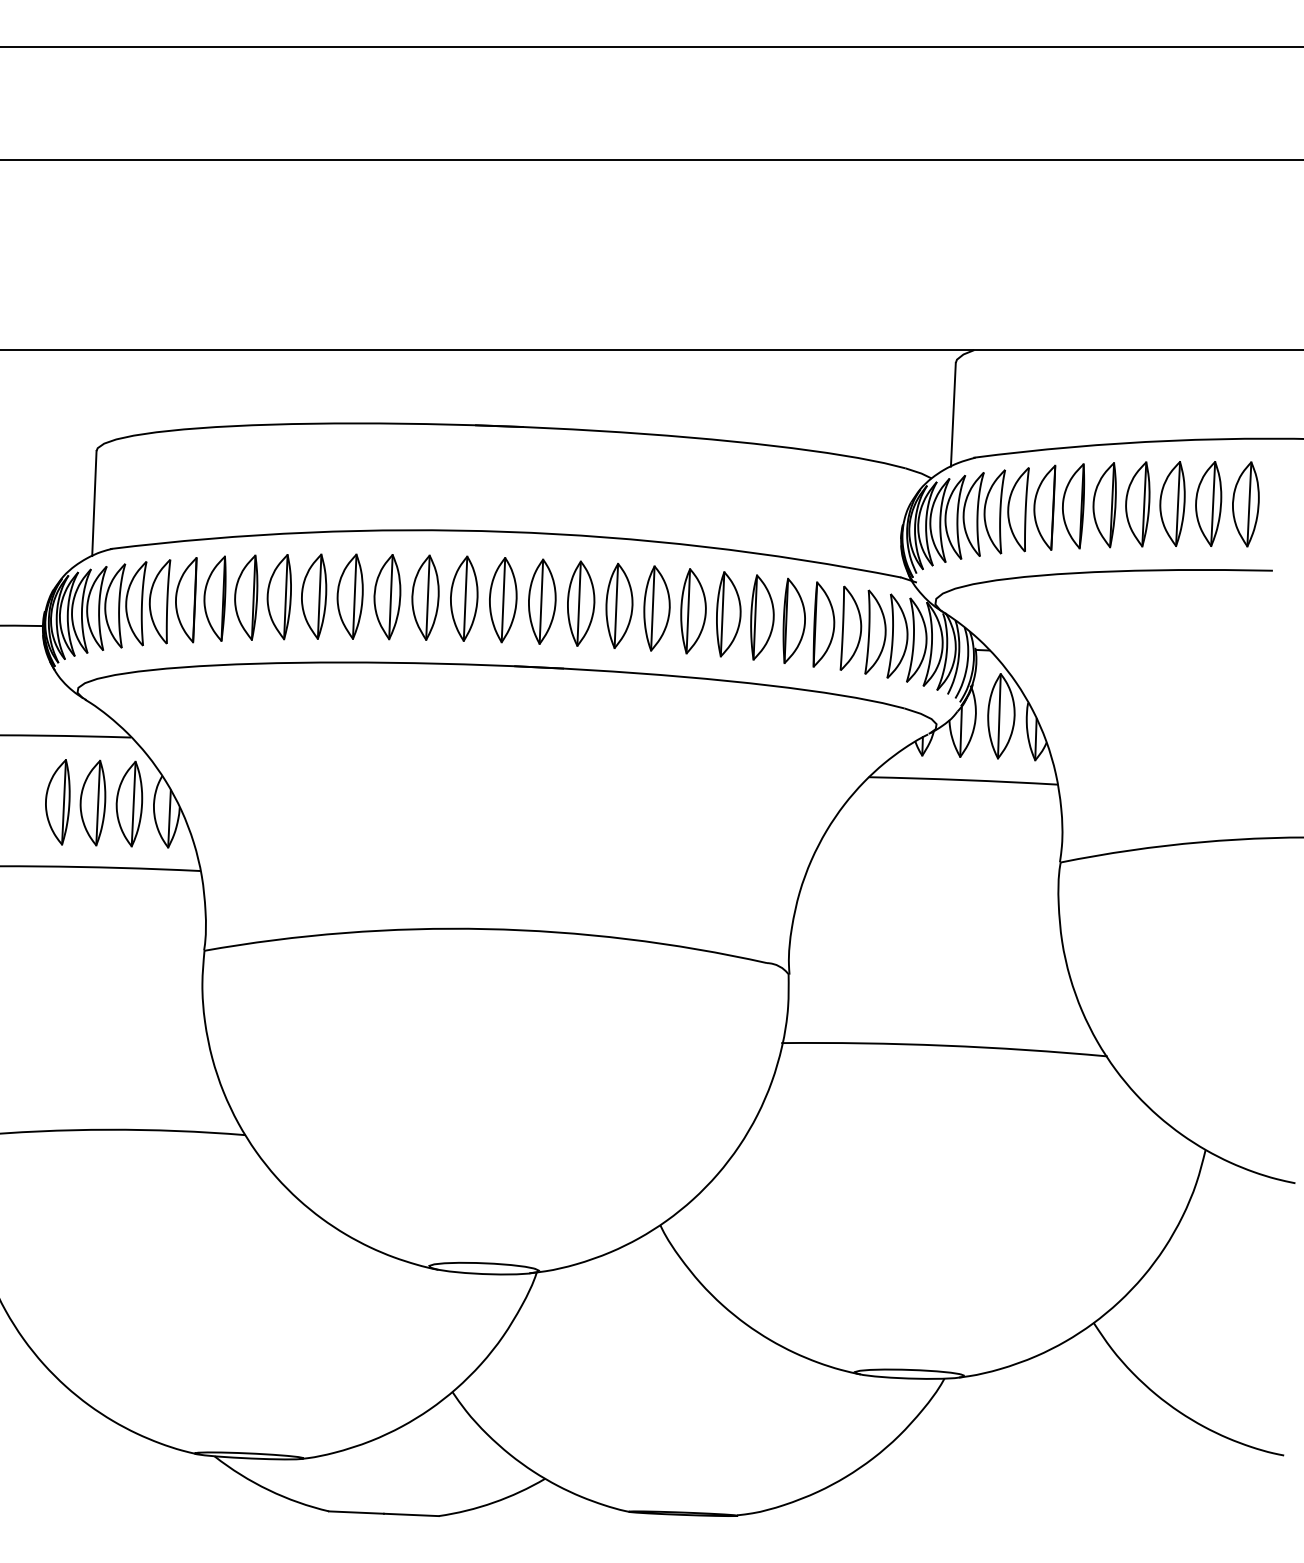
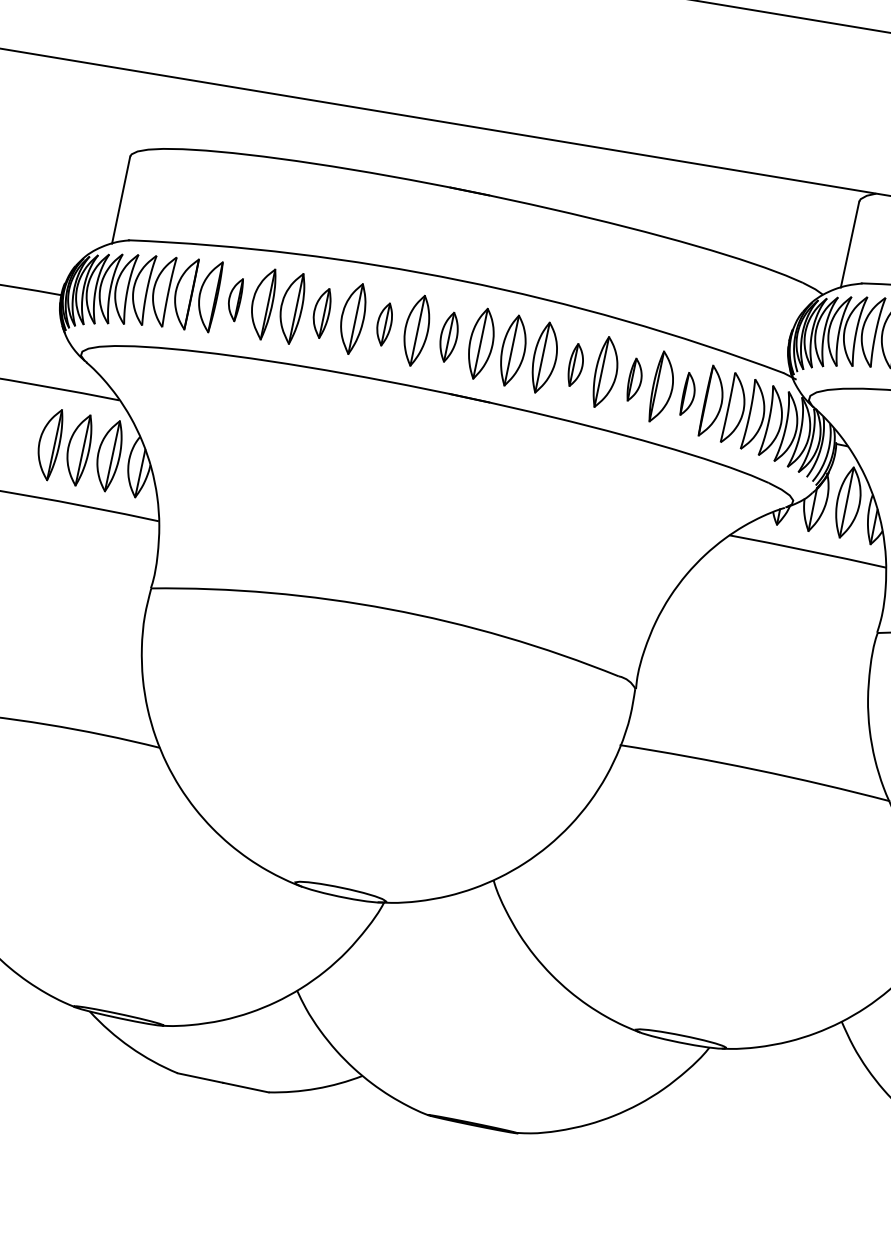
part: (349, 596) -> (321, 312), size x0.7
part: (246, 597) -> (235, 299), size x0.6
part: (425, 597) -> (384, 324), size x0.6
part: (503, 600) -> (449, 337), size x0.7
part: (656, 608) -> (575, 365), size x0.6
part: (728, 614) -> (634, 380), size x0.6
part: (793, 620) -> (688, 394), size x0.6

